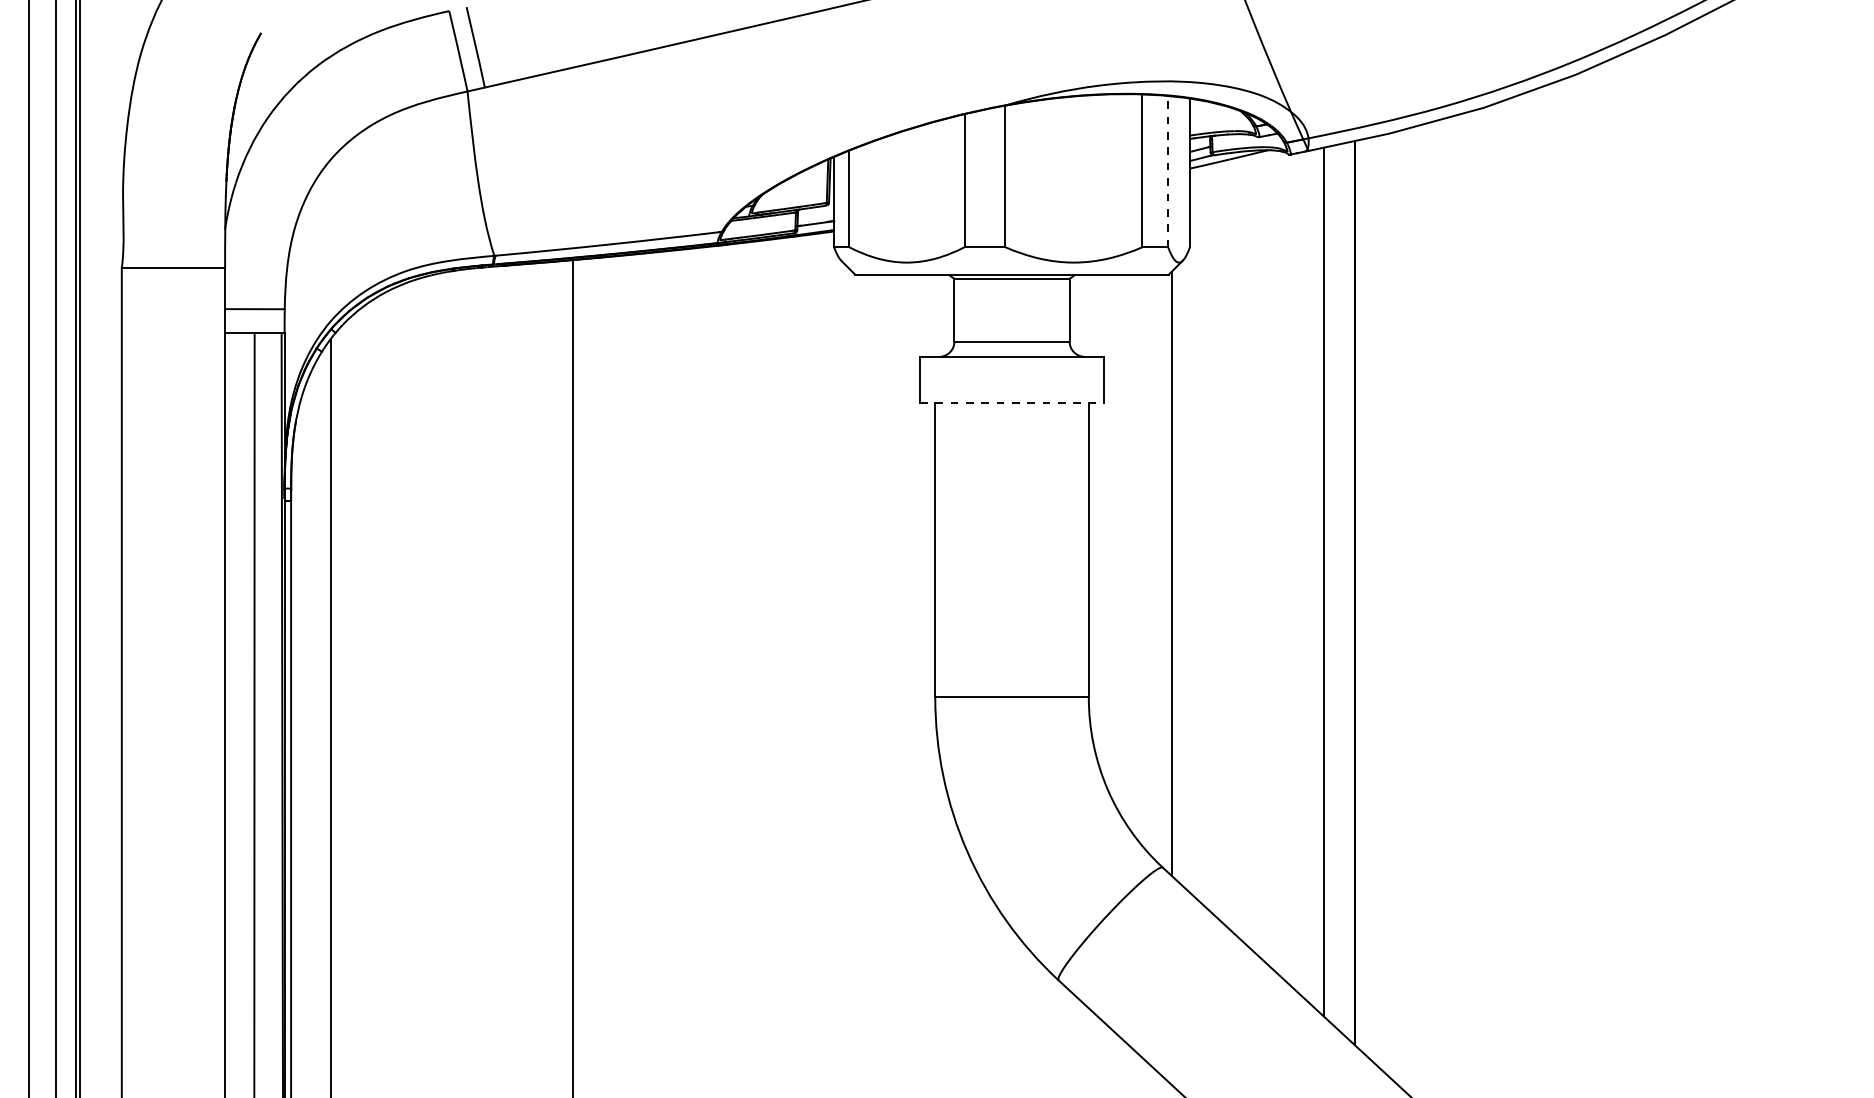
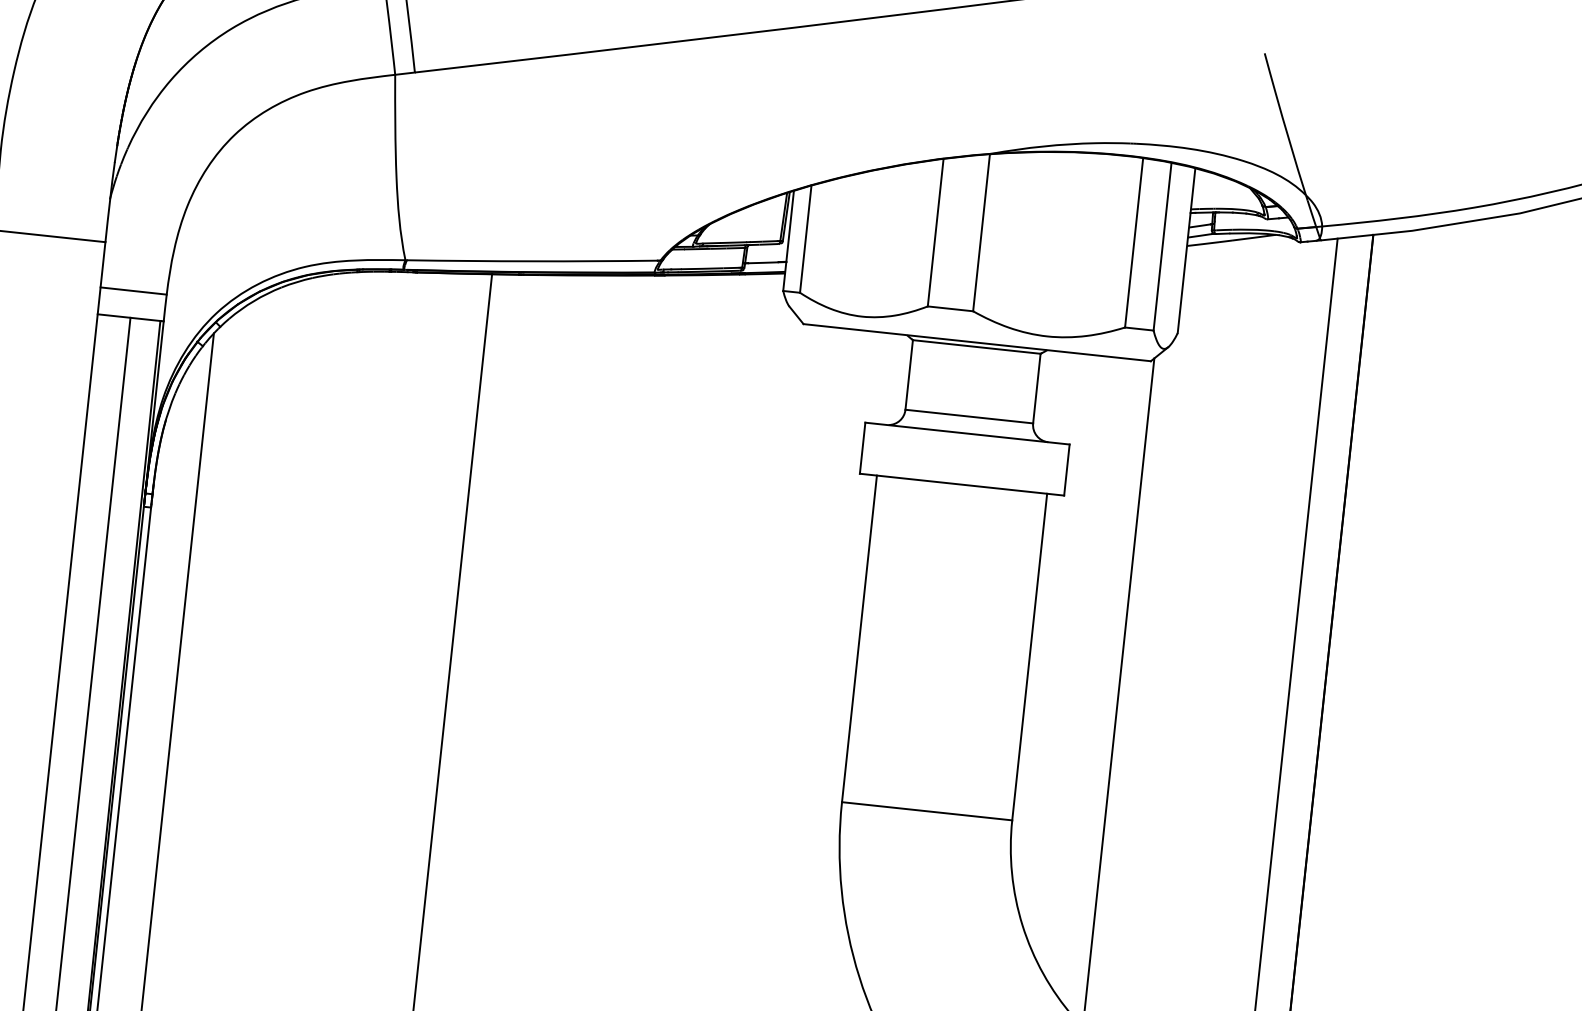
line: (1168, 171) -> (1162, 246), dashed -> solid
line: (1012, 402) -> (962, 484), dashed -> solid

